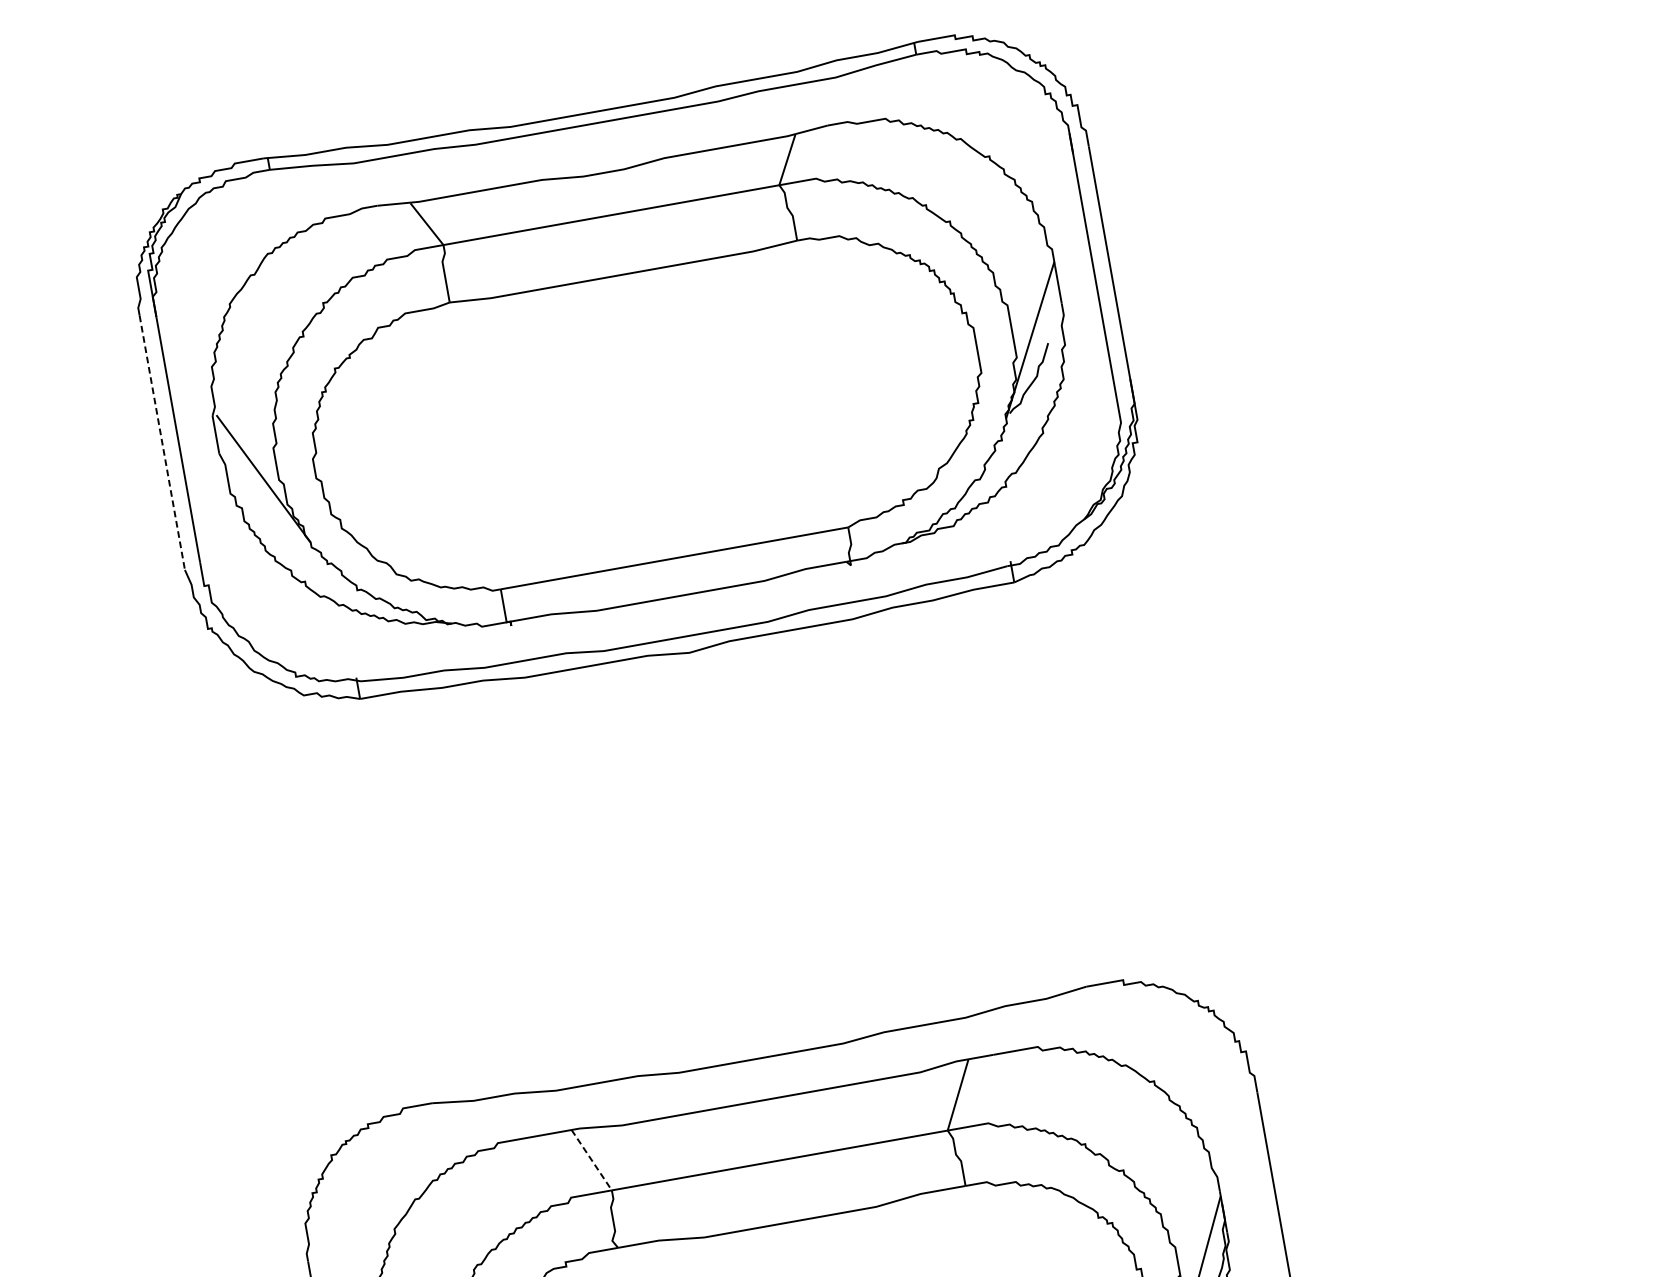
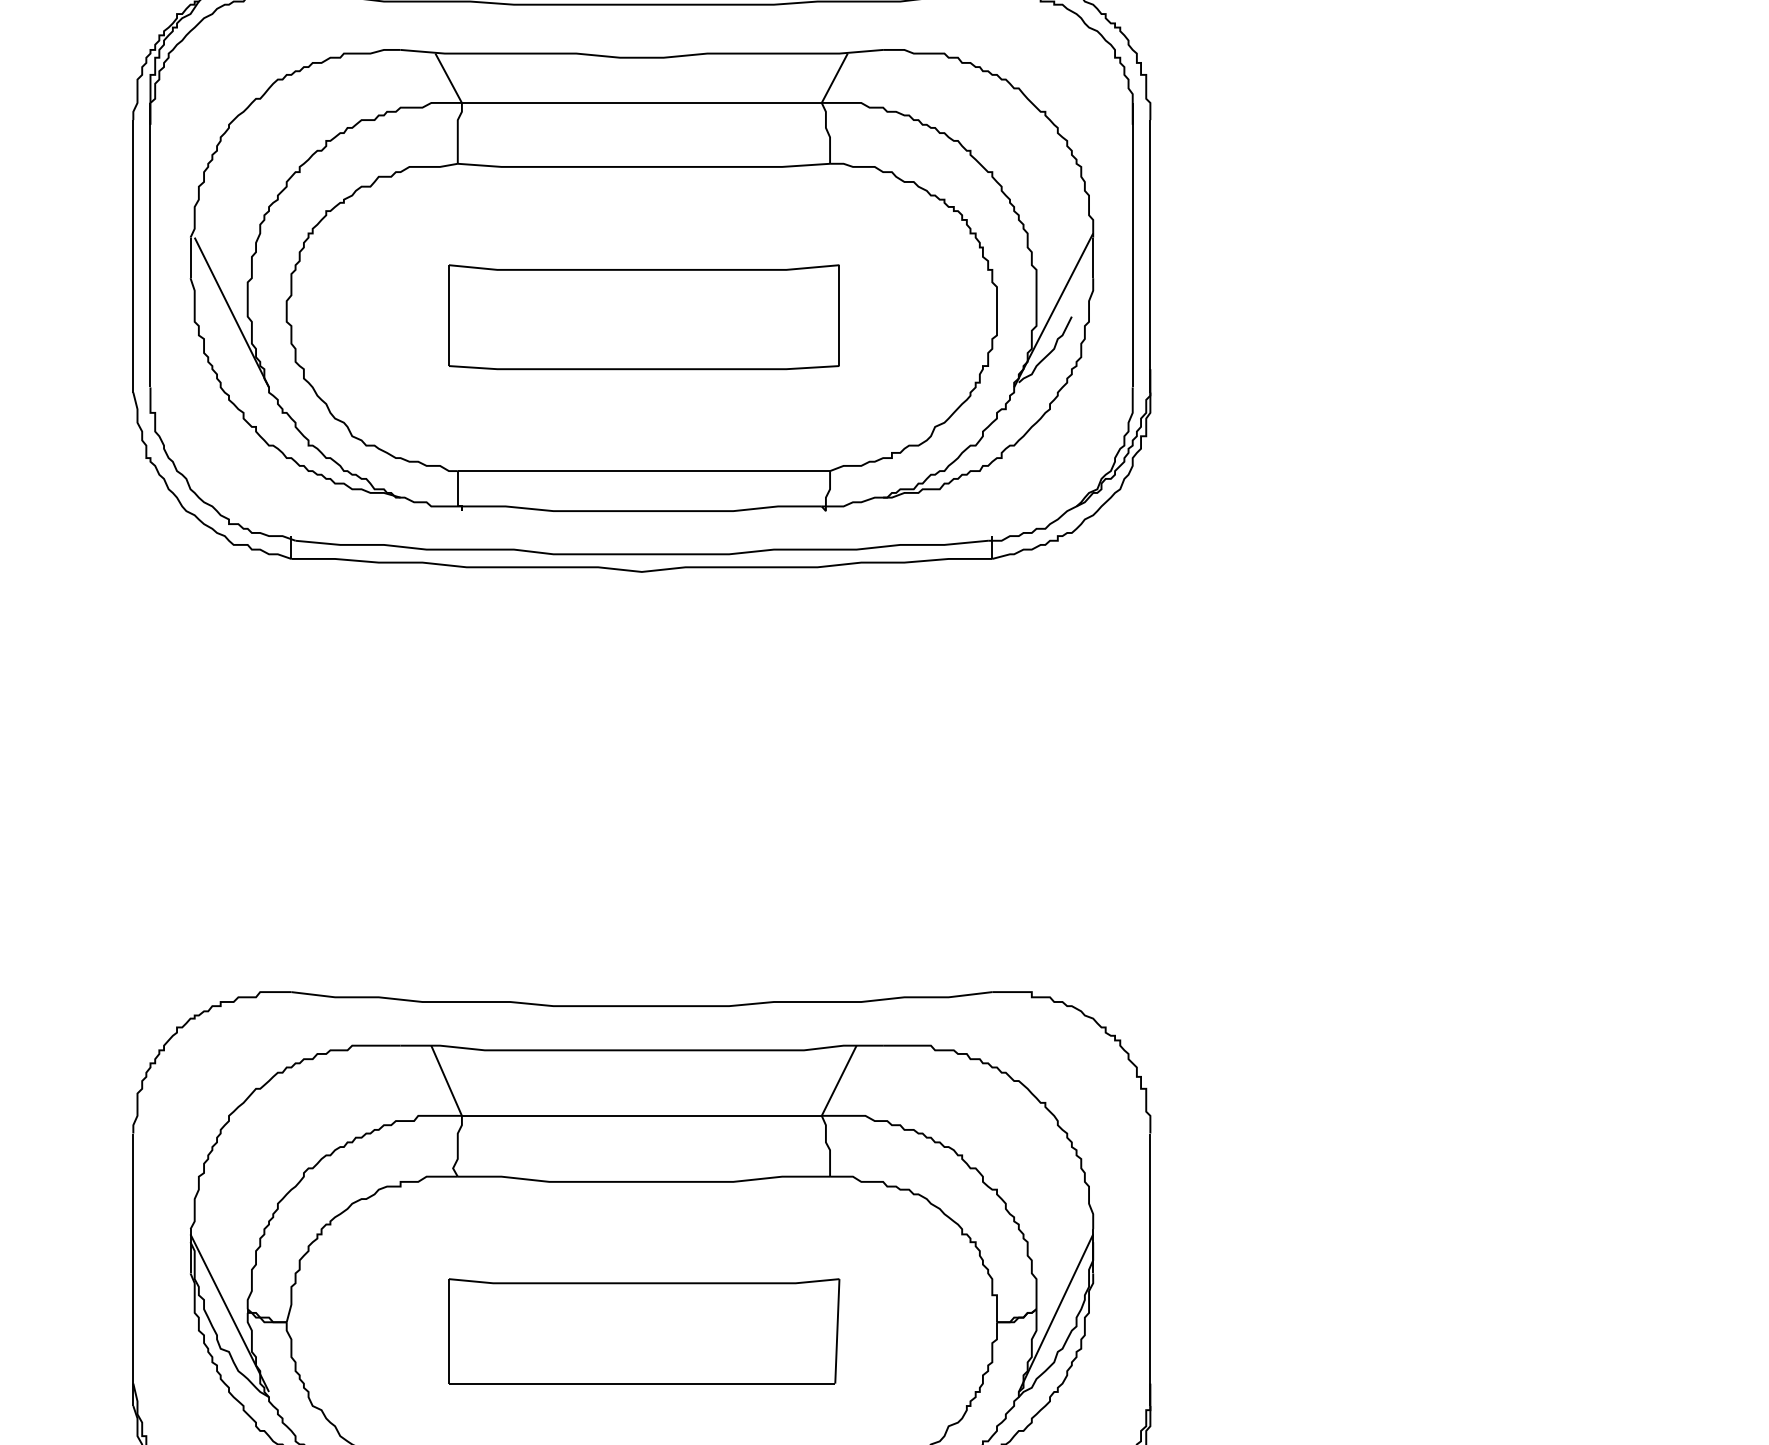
part: (648, 415) -> (643, 317), added
line: (162, 442) -> (133, 256), dashed -> solid
line: (591, 1160) -> (446, 1081), dashed -> solid

